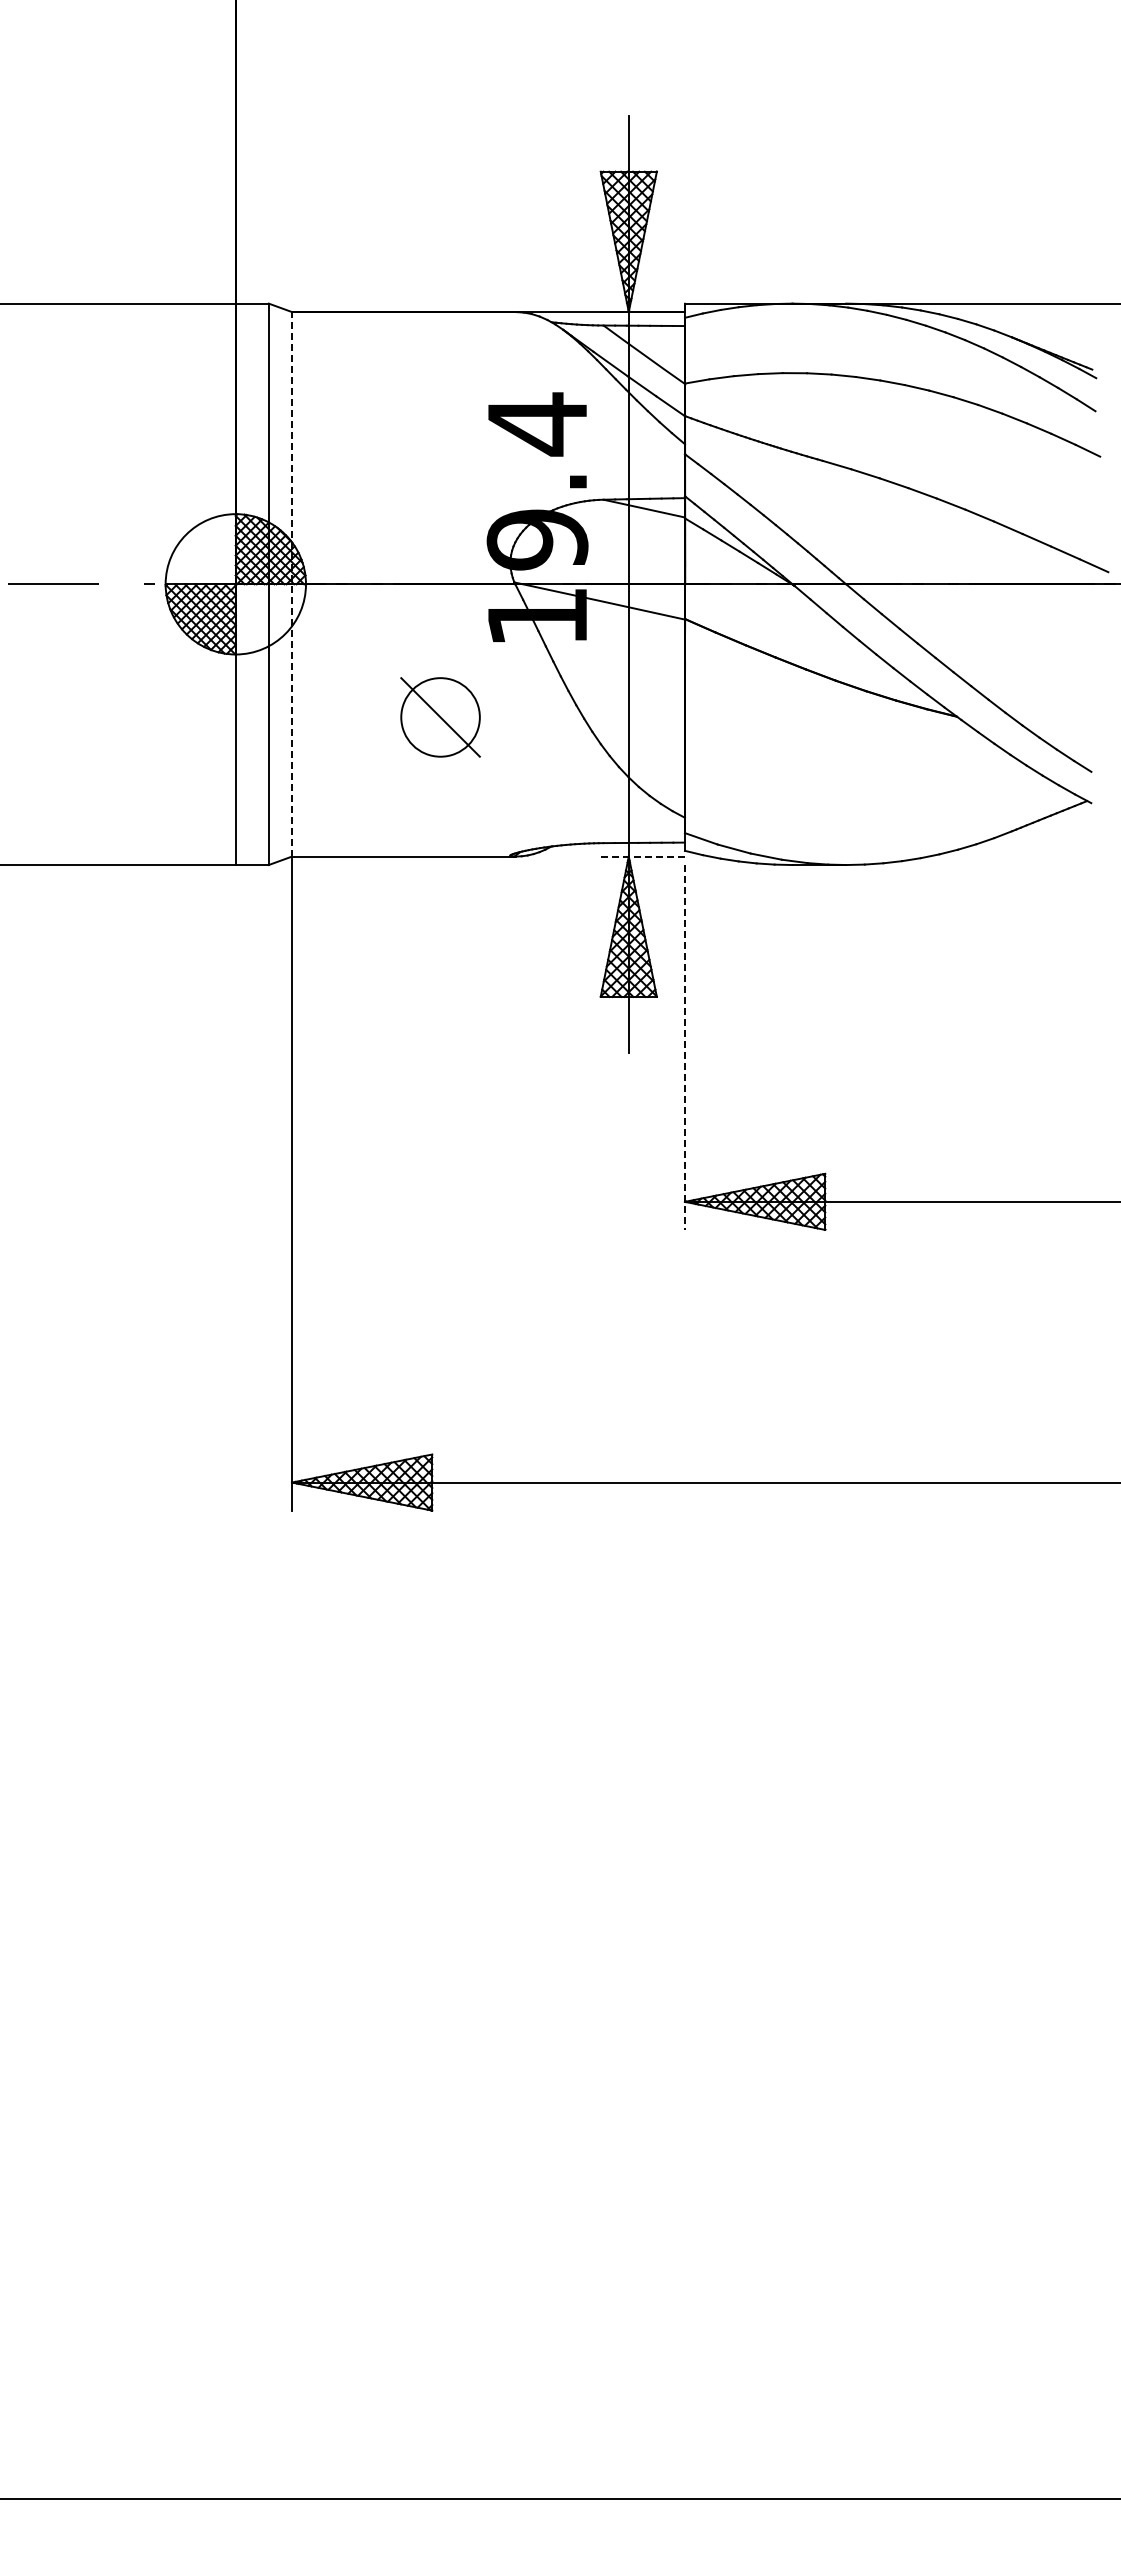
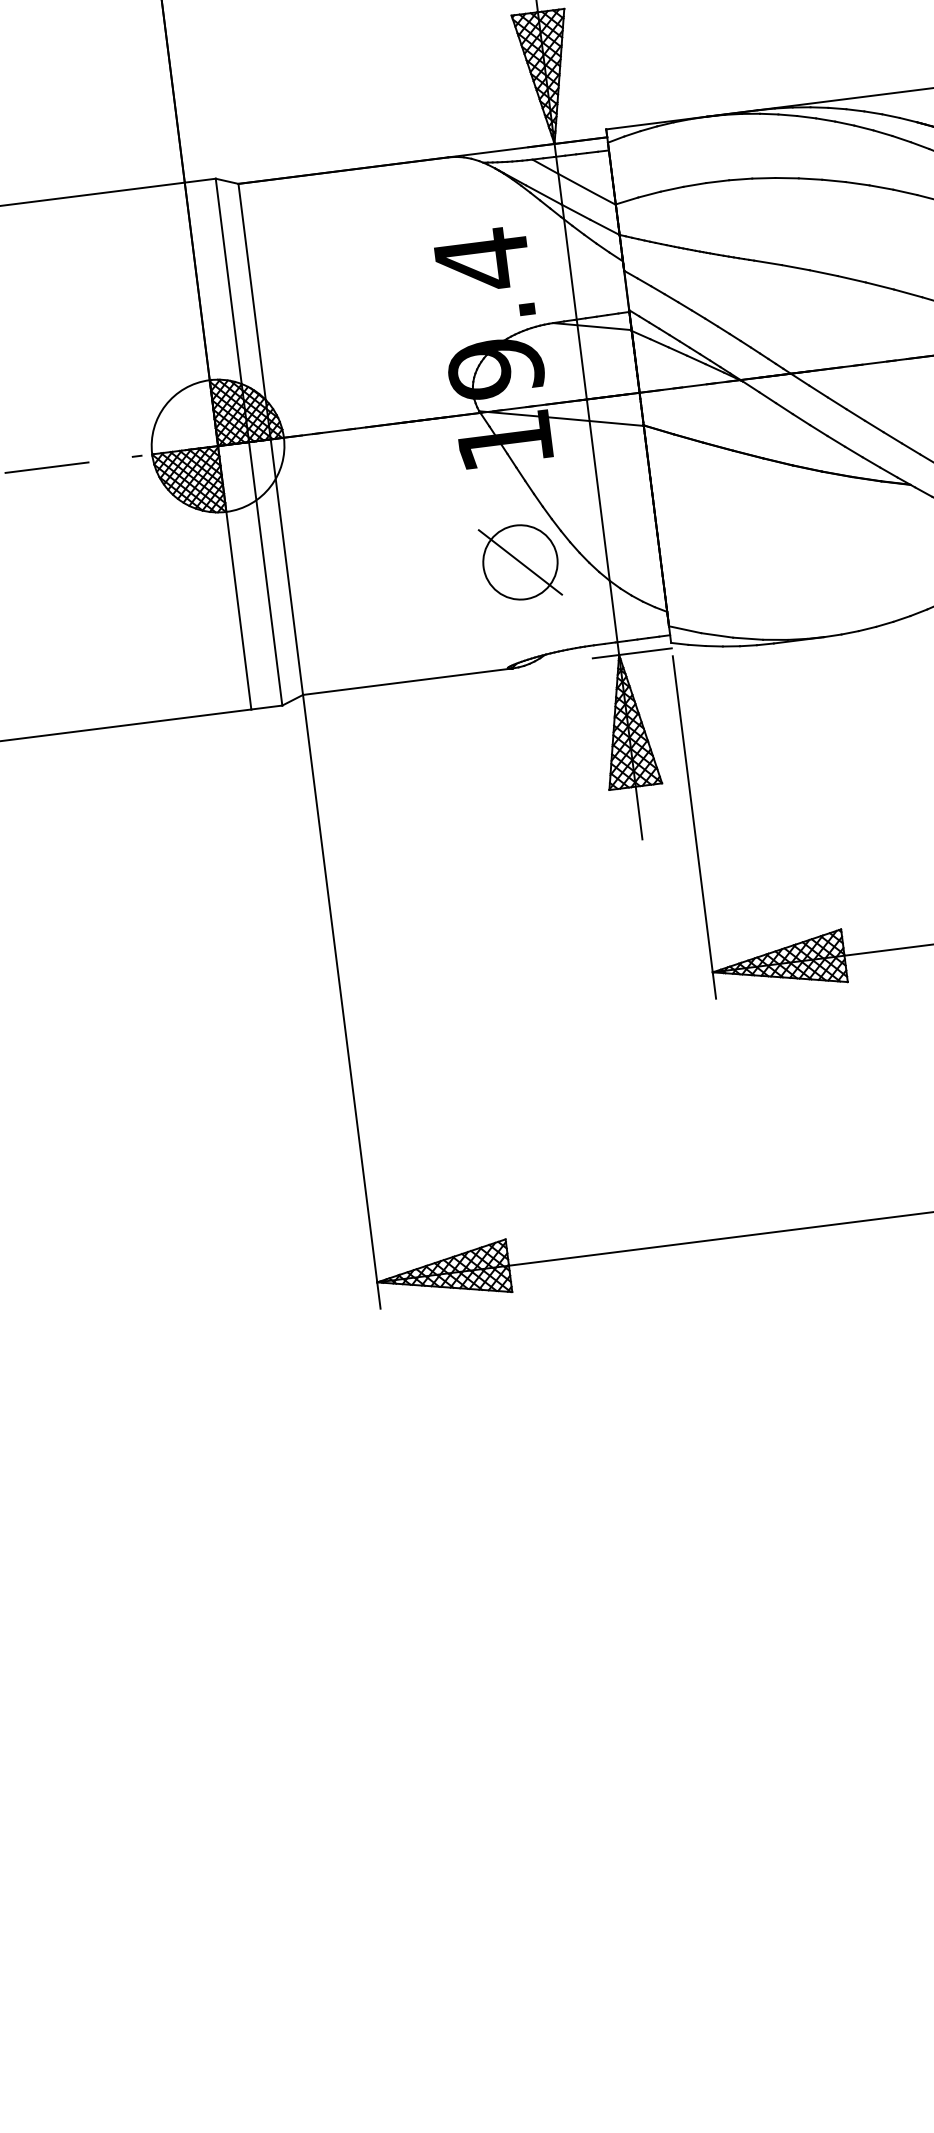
line: (291, 583) -> (270, 438), dashed -> solid
part: (440, 717) -> (520, 562), moved
line: (642, 856) -> (631, 653), dashed -> solid
line: (684, 1047) -> (694, 827), dashed -> solid

